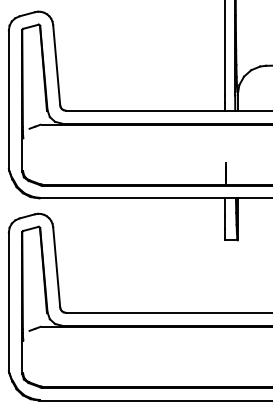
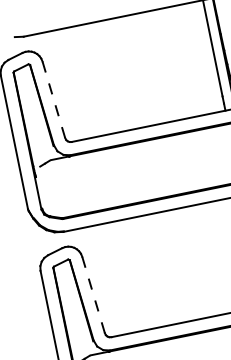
line: (56, 64) -> (53, 99), solid -> dashed
line: (56, 266) -> (93, 294), solid -> dashed

